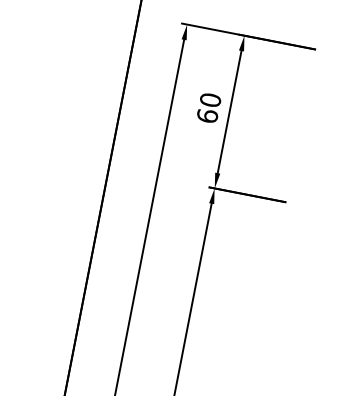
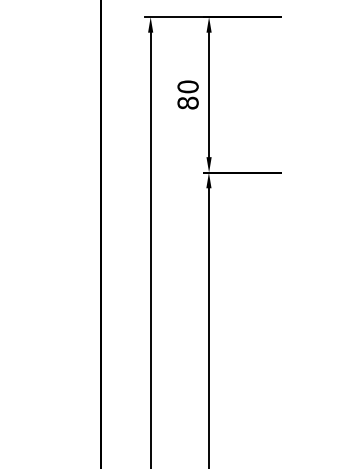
text: (206, 115) -> (187, 102), 60 -> 80

